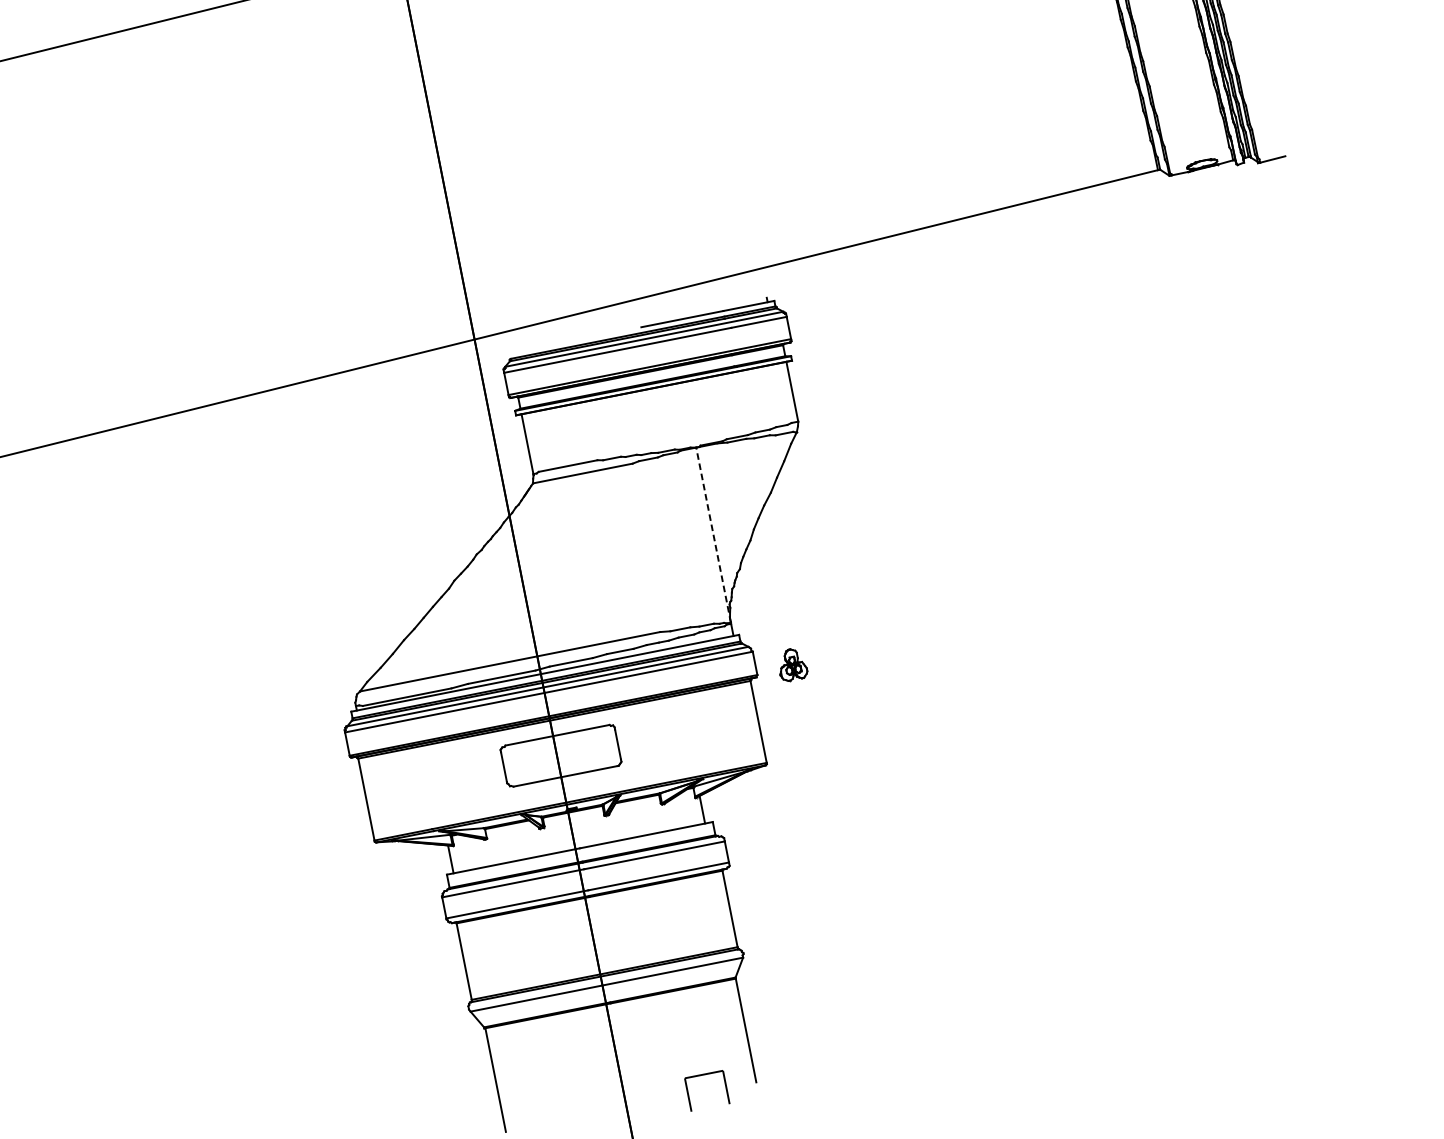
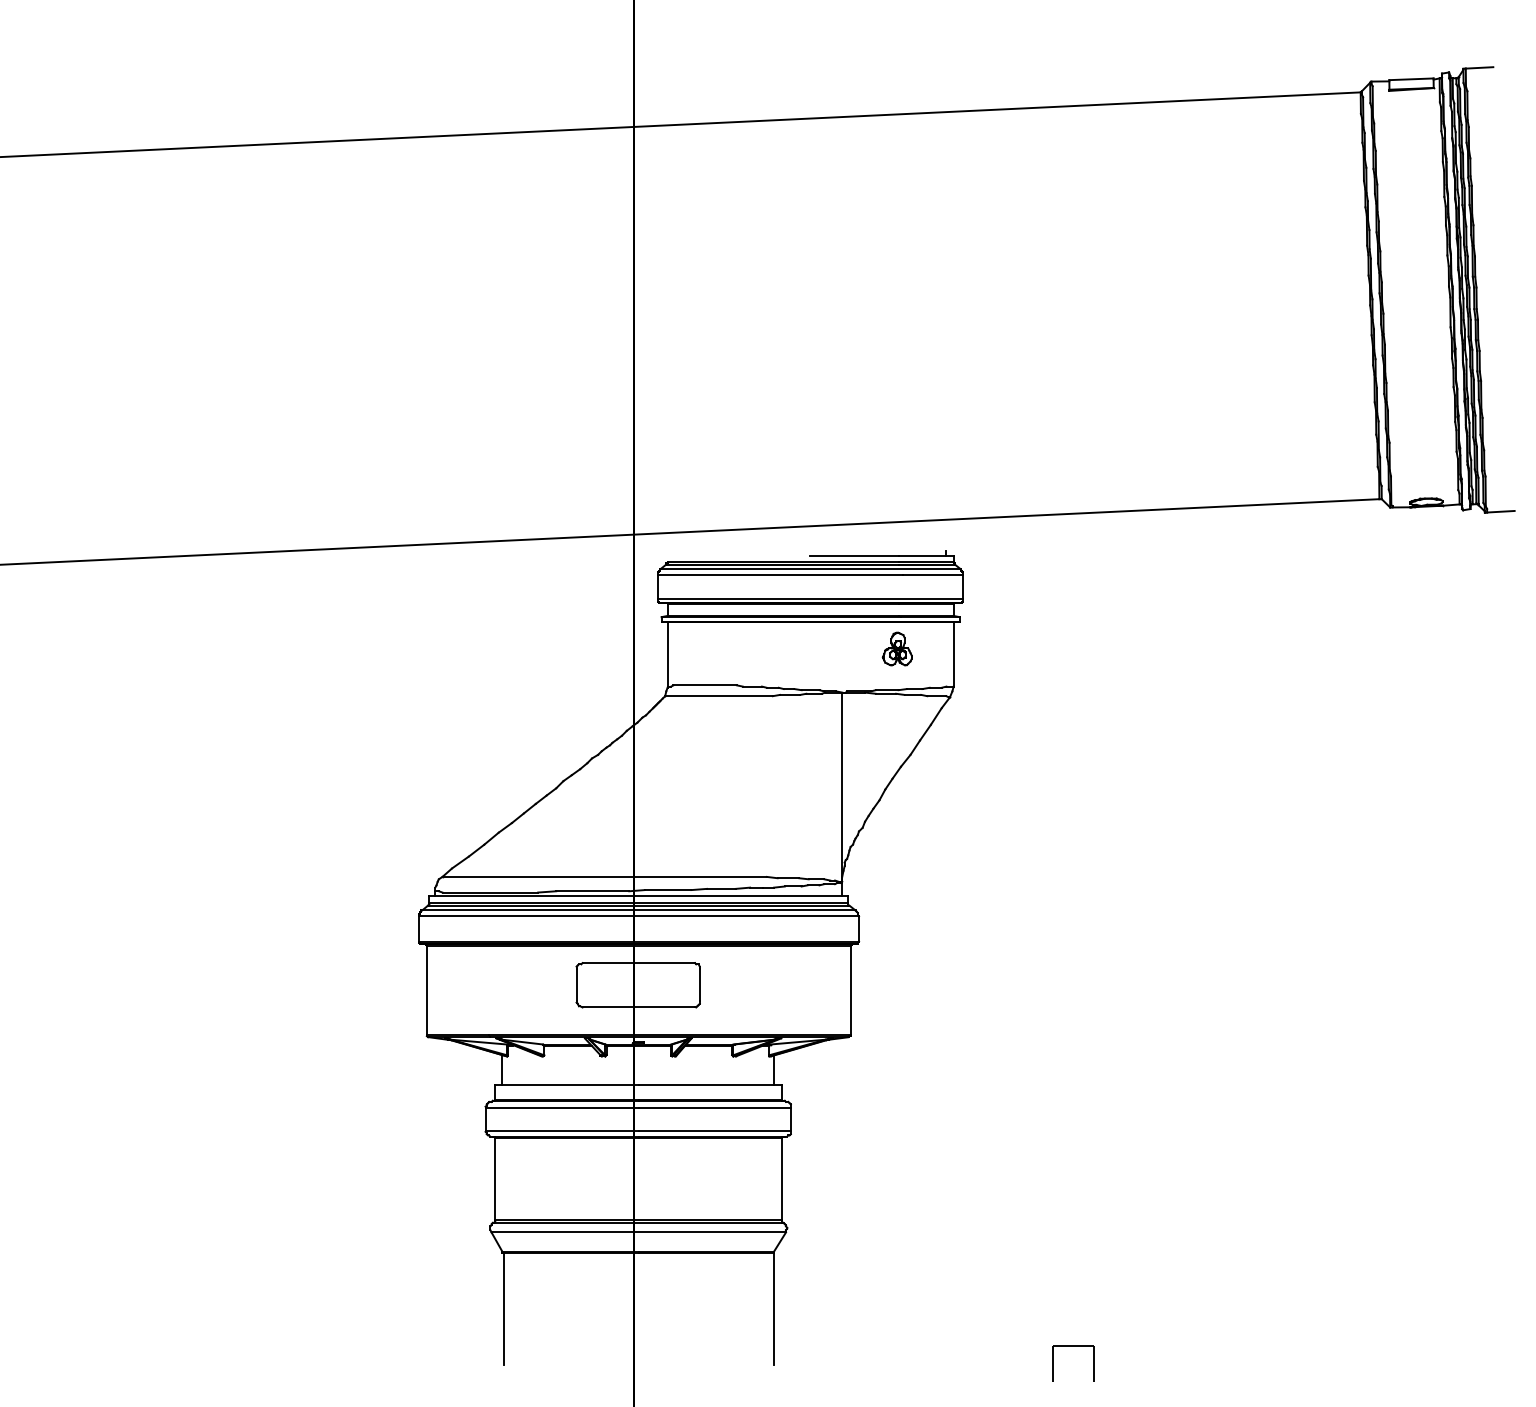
line: (713, 535) -> (842, 787), dashed -> solid
part: (791, 664) -> (896, 648), moved
part: (704, 1075) -> (1073, 1346), moved

